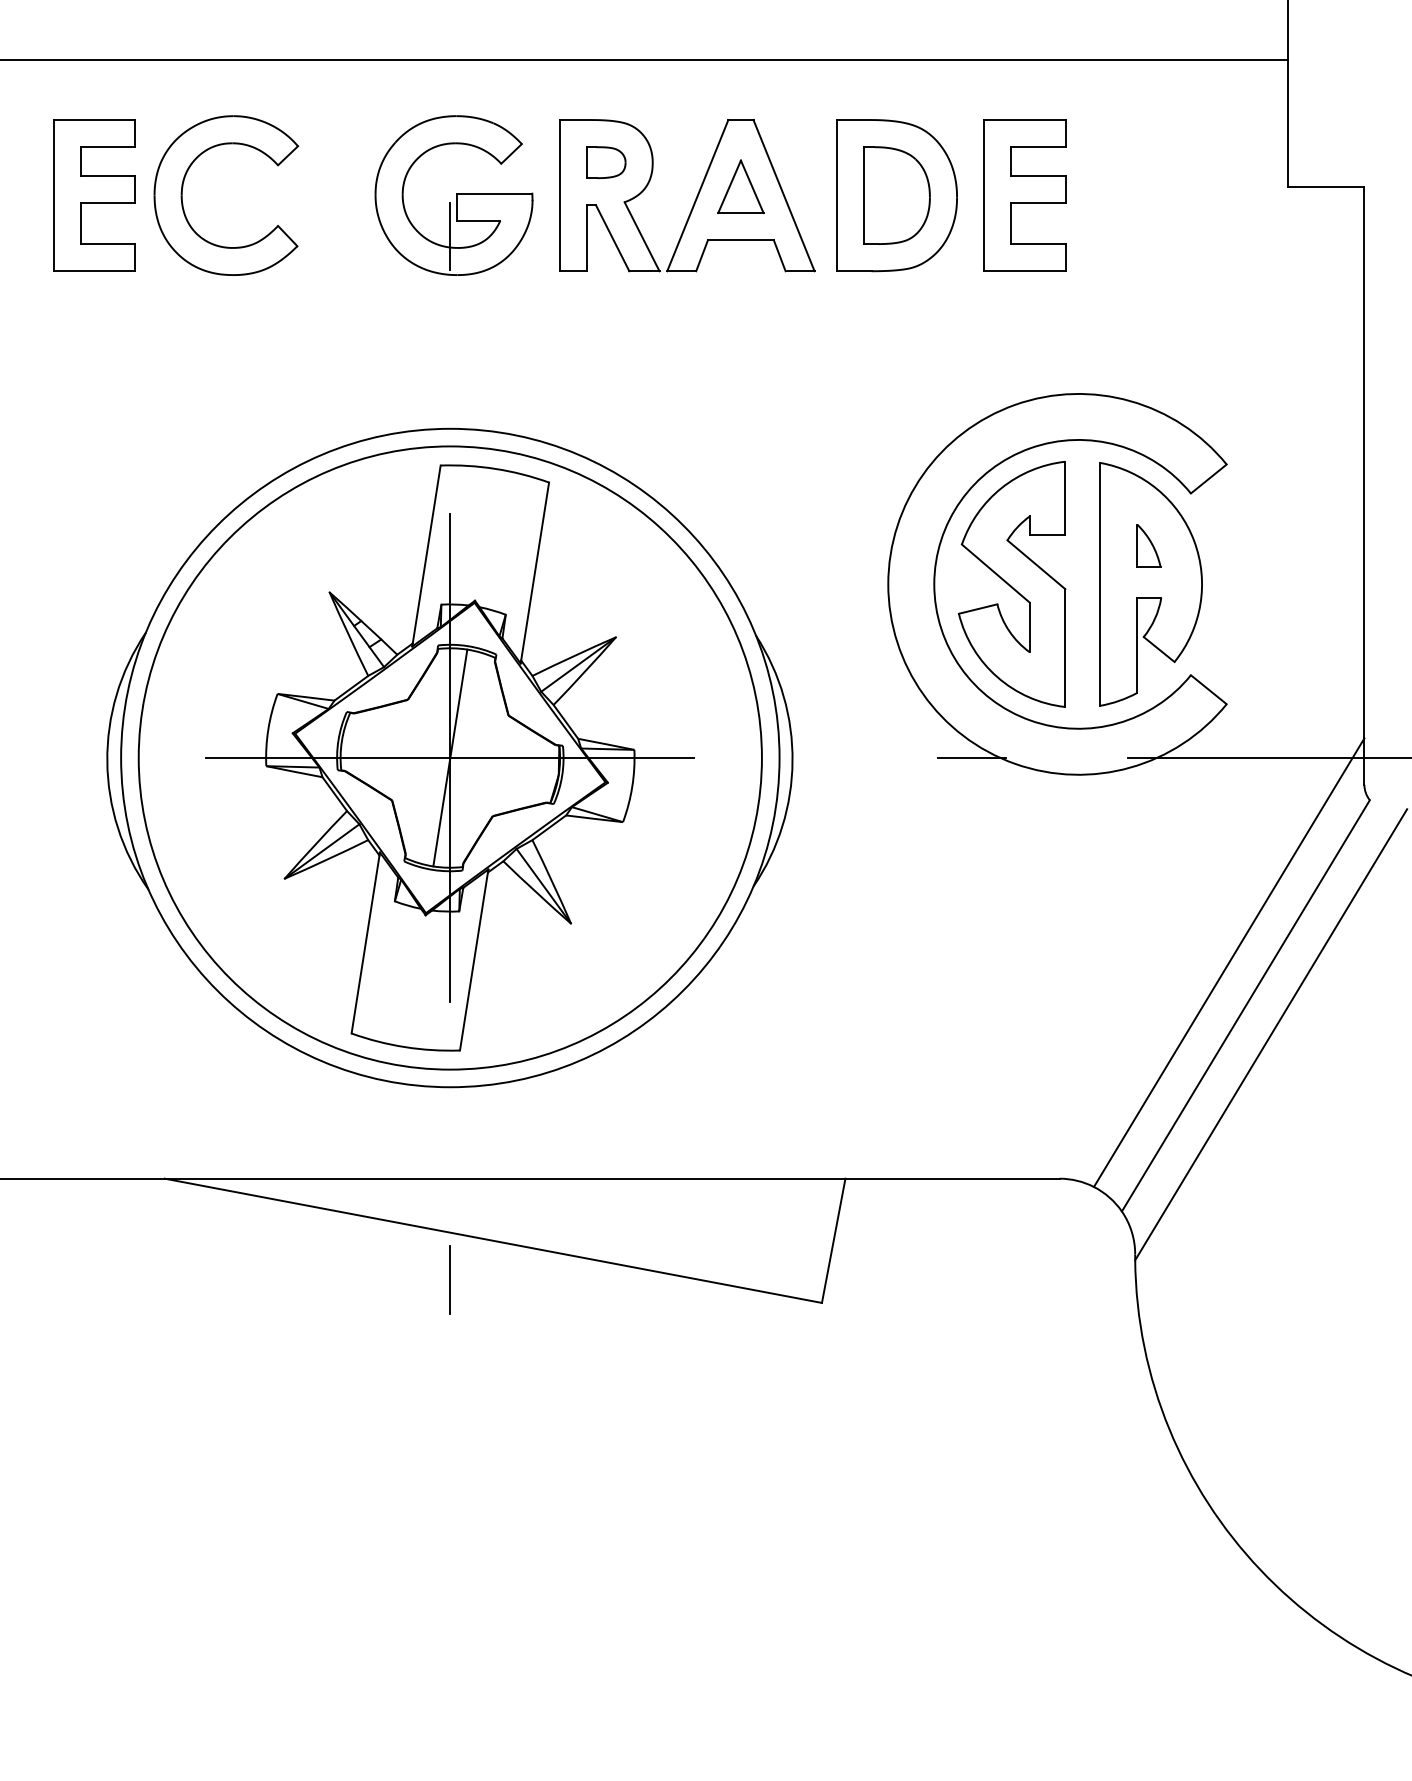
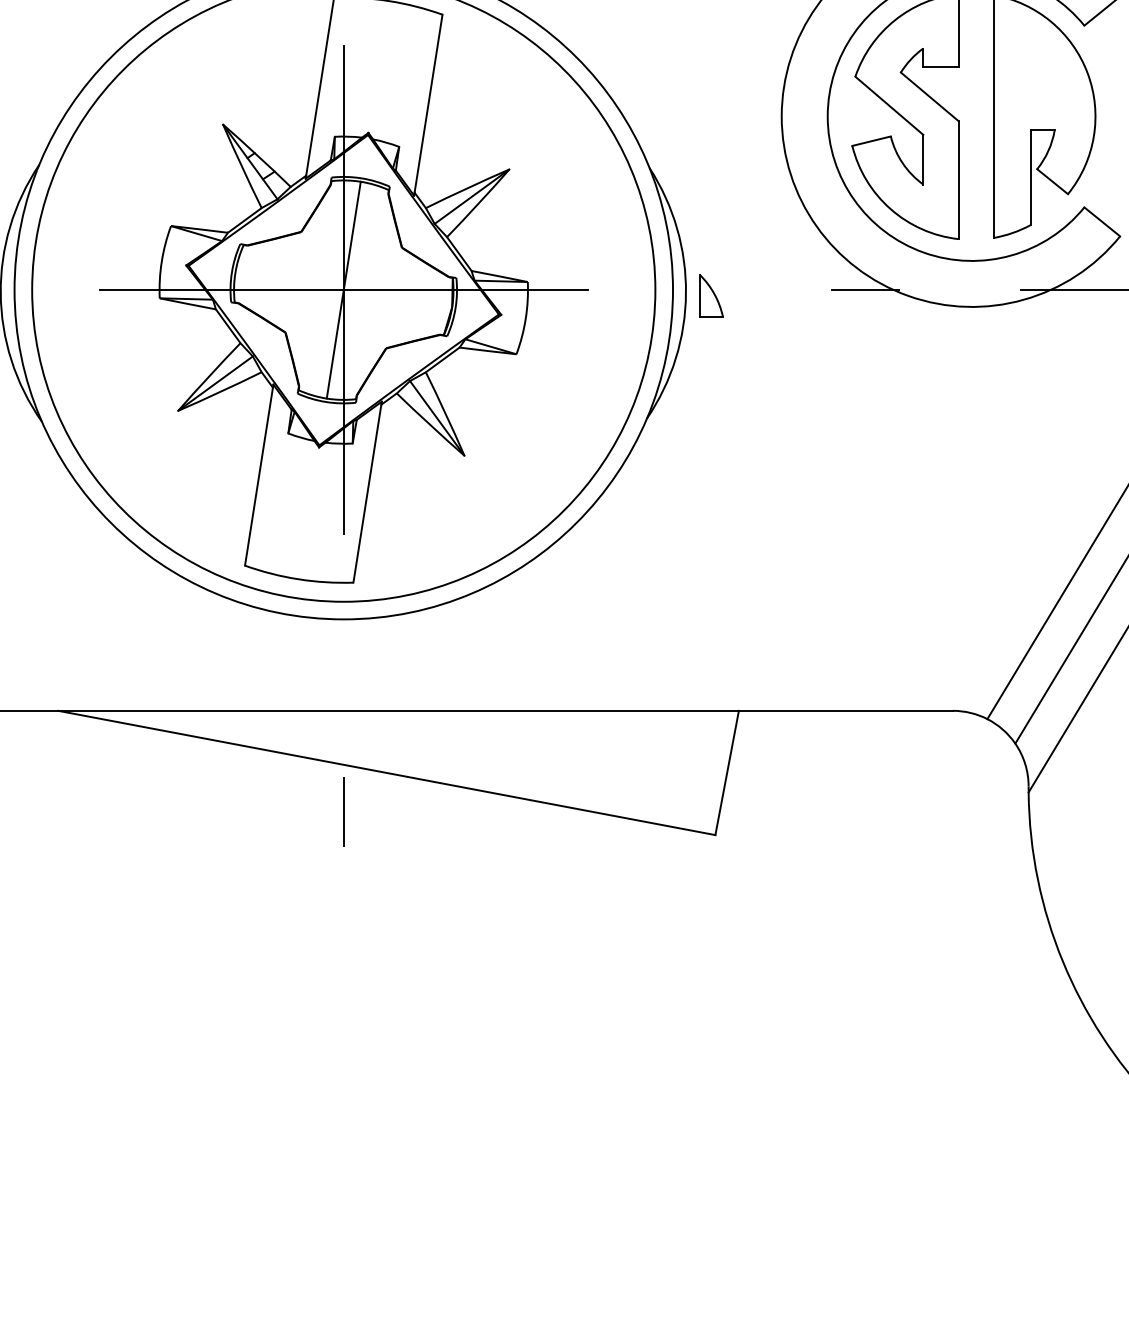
part: (1148, 545) -> (710, 295), moved

